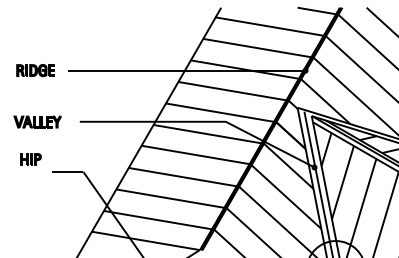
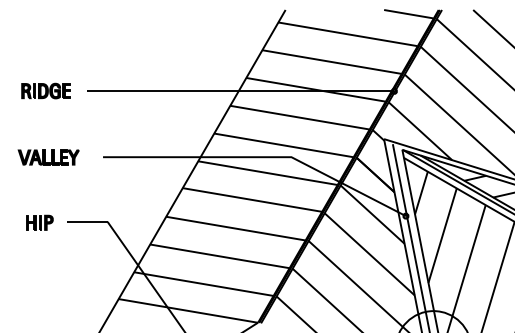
part: (30, 159) -> (39, 222), moved

